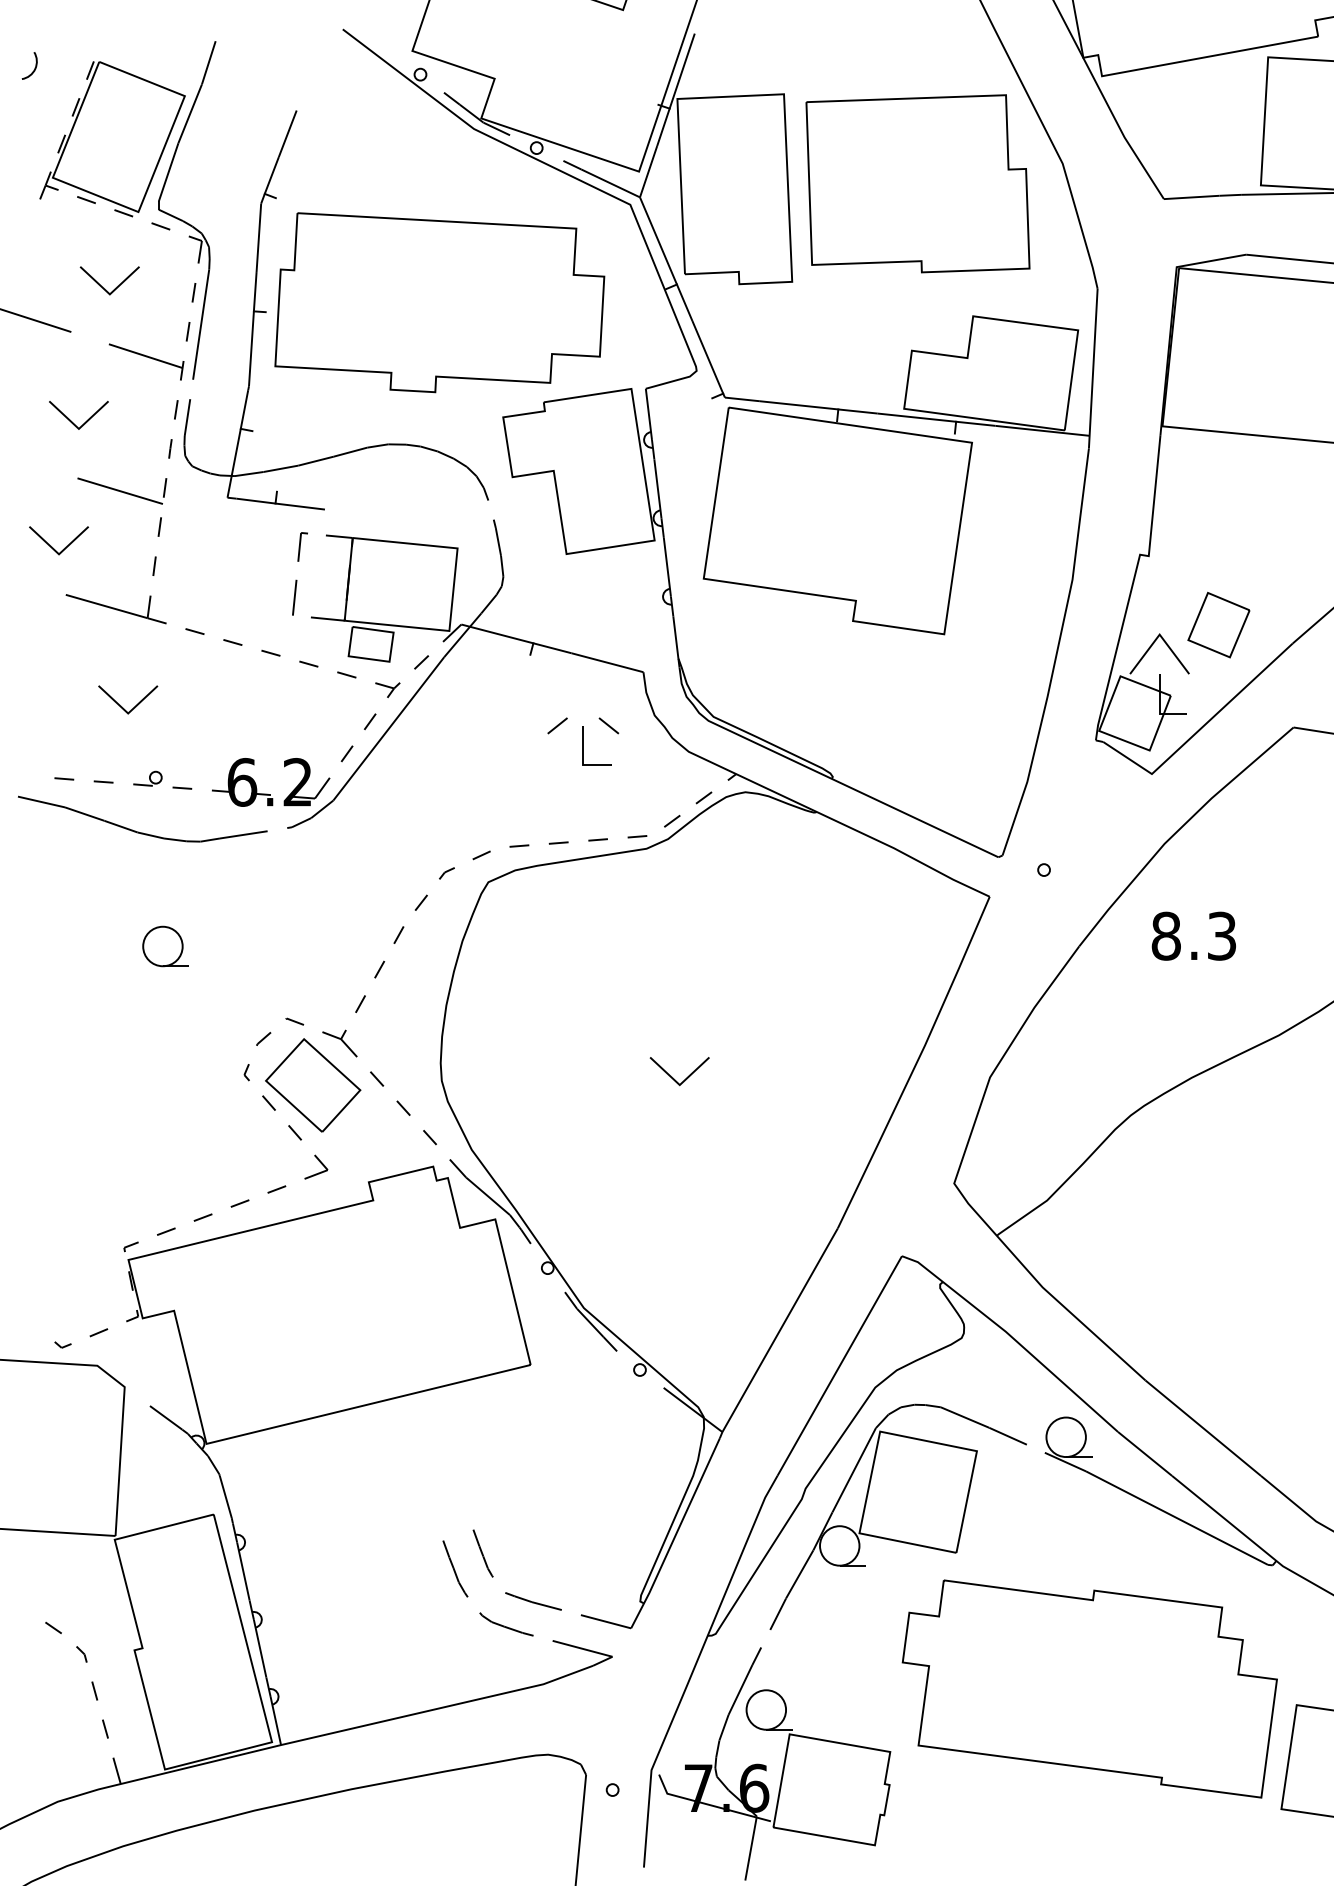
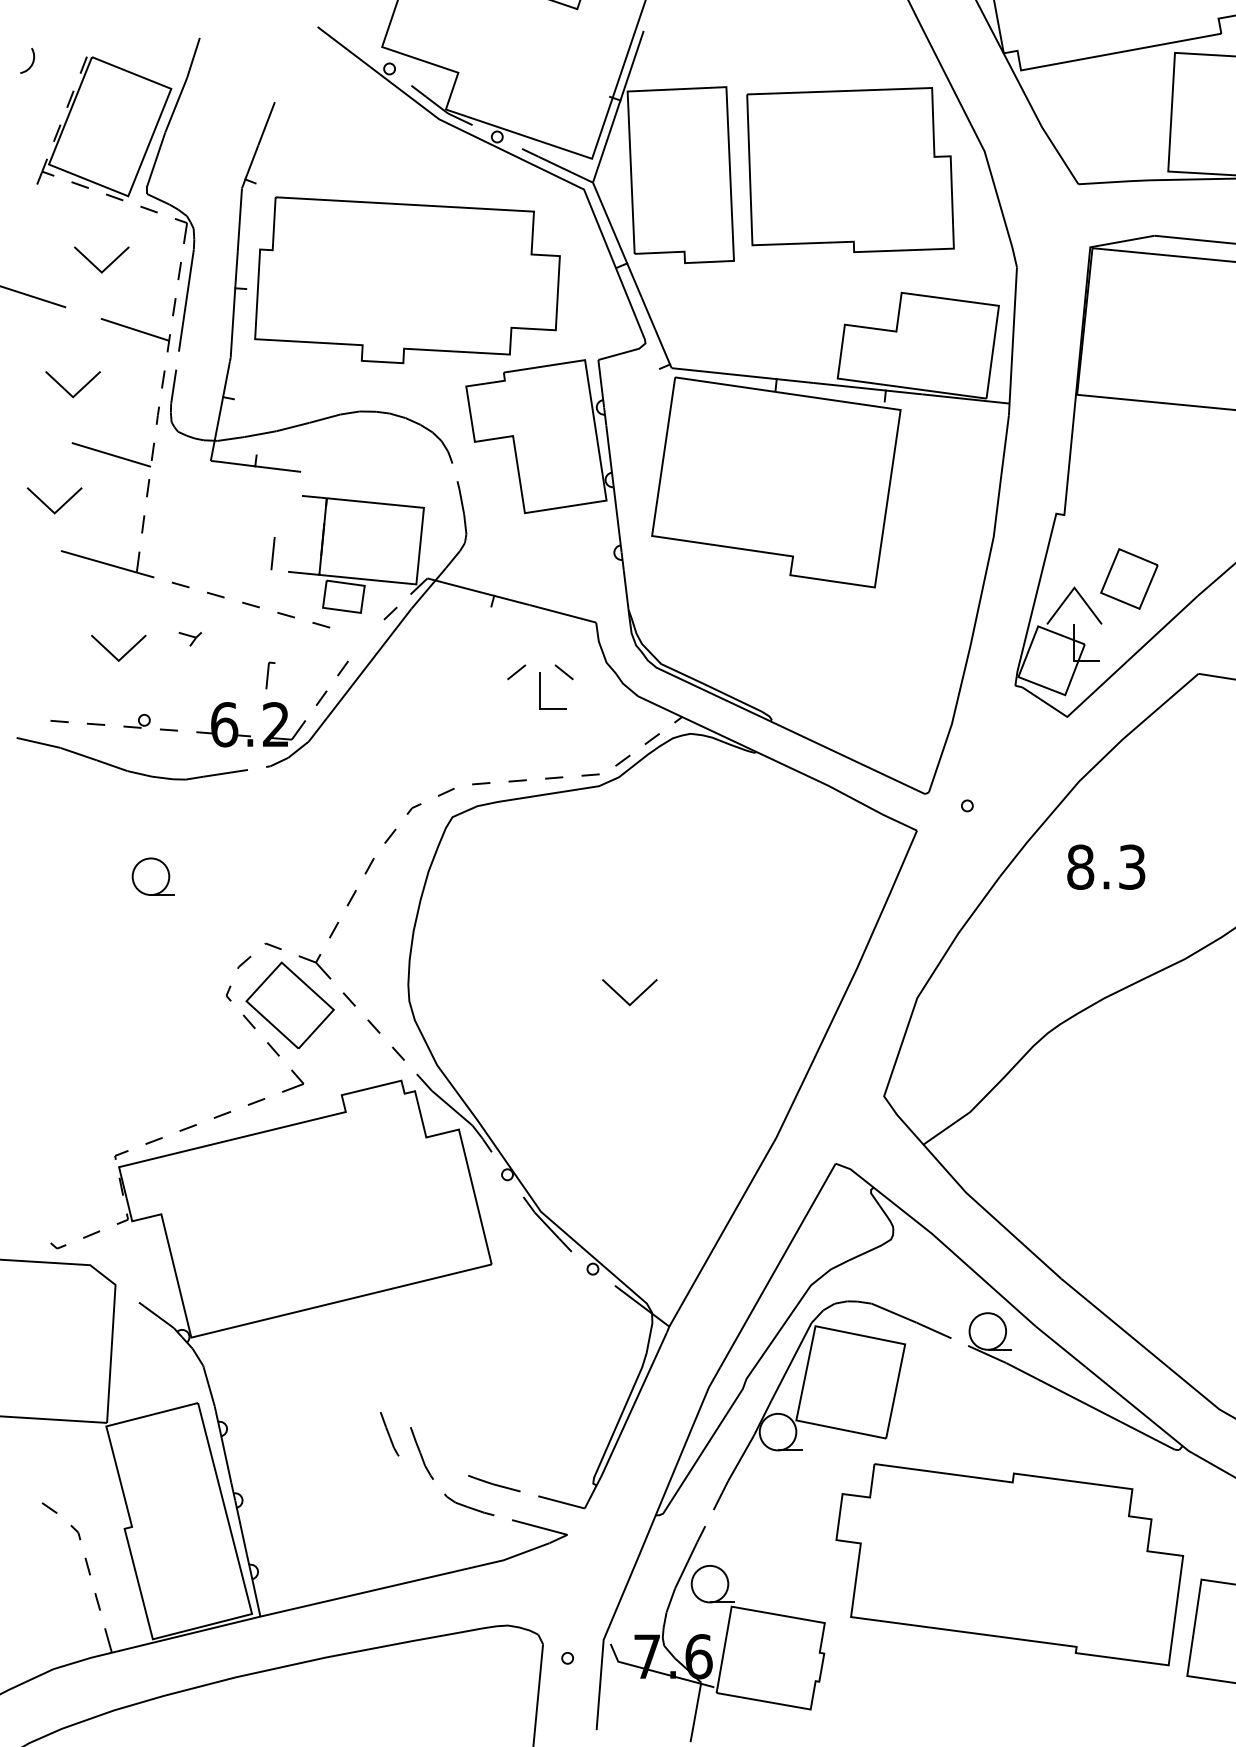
part: (302, 546) -> (270, 675), moved
part: (386, 690) -> (189, 639), moved
part: (482, 1553) -> (389, 1434), moved

